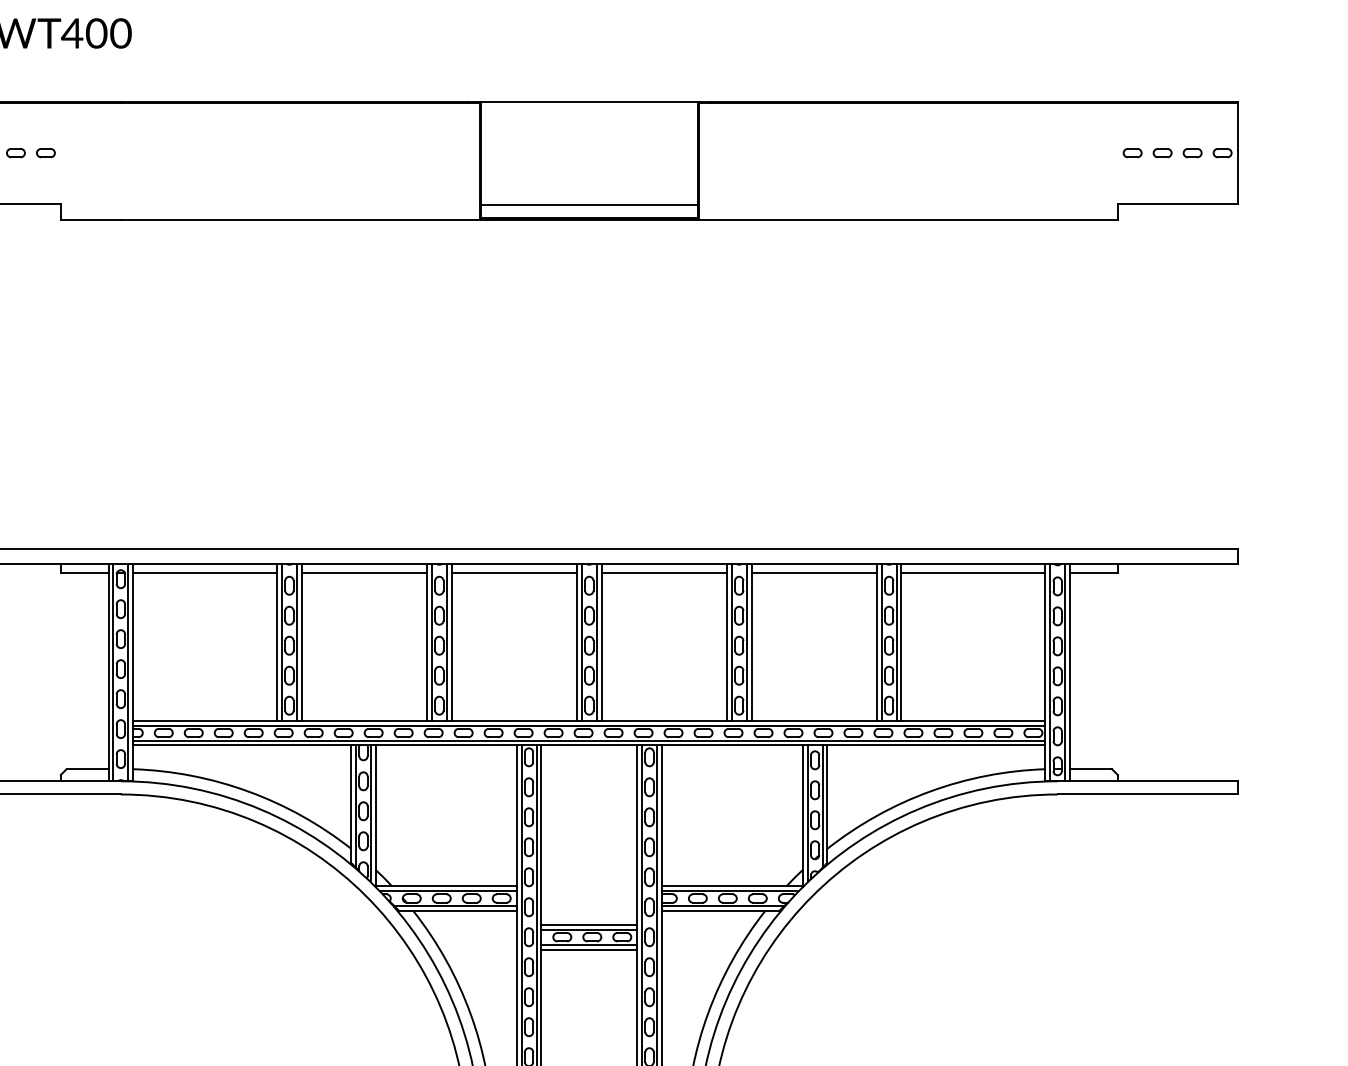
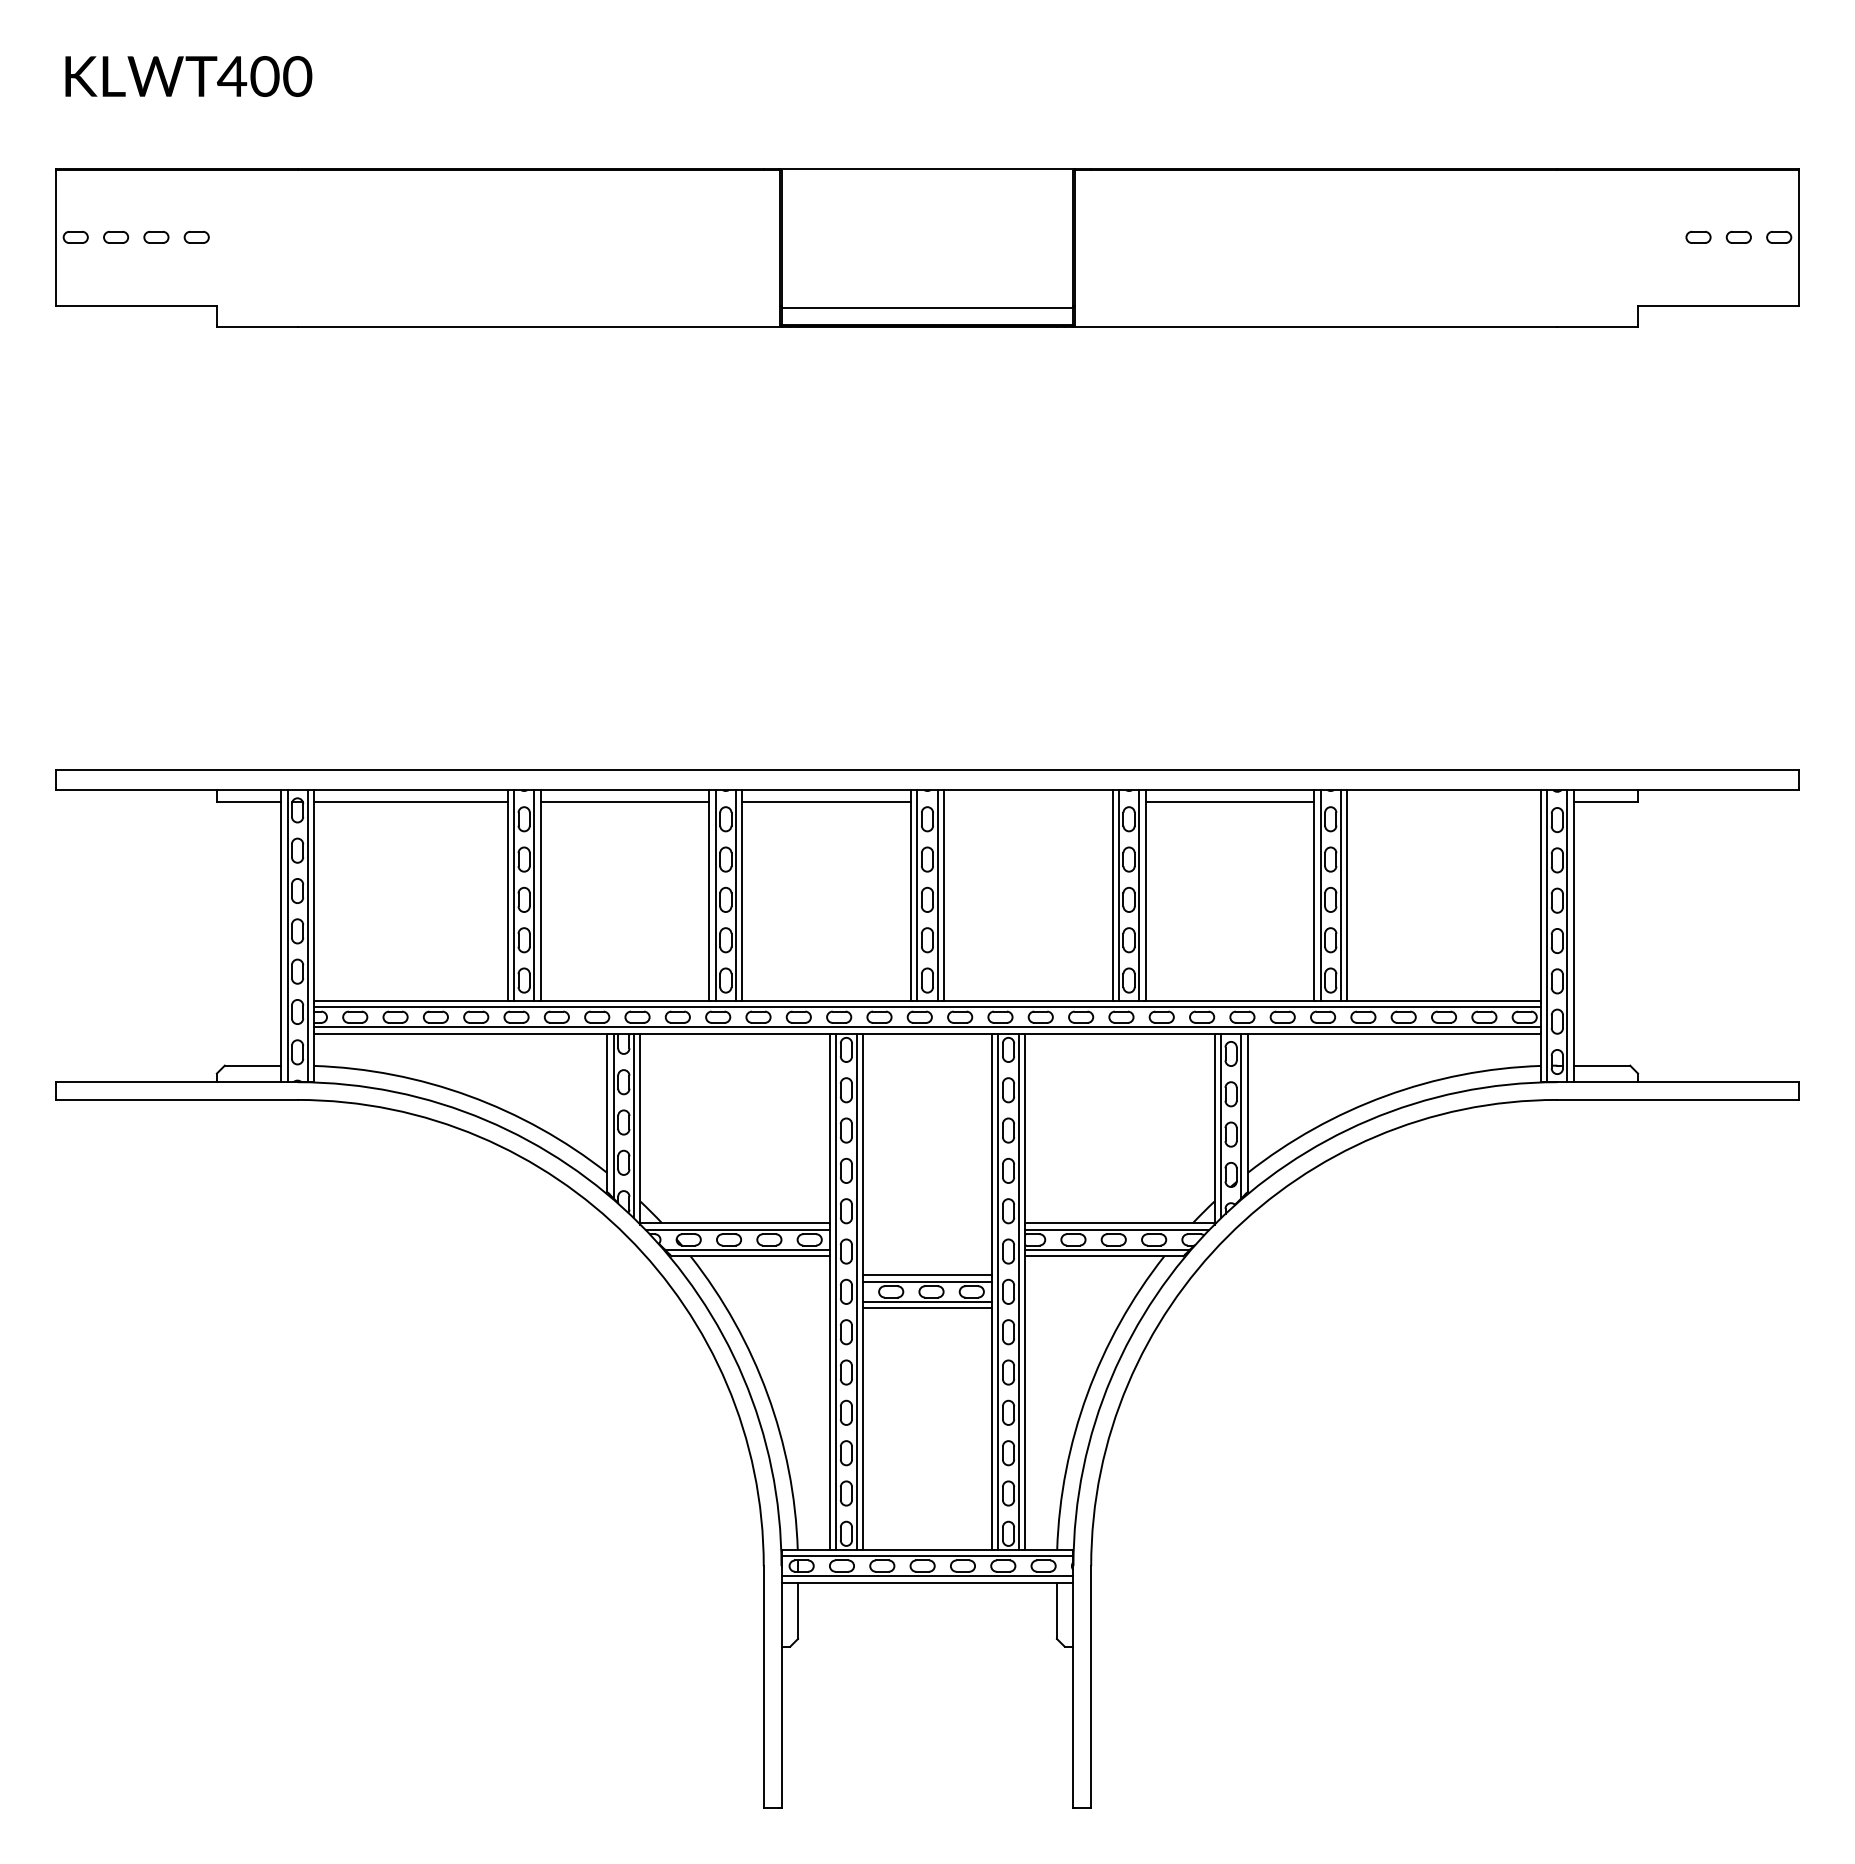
part: (1132, 152) -> (1658, 236), removed
line: (664, 573) -> (1028, 802), removed
line: (973, 573) -> (1443, 802), removed

